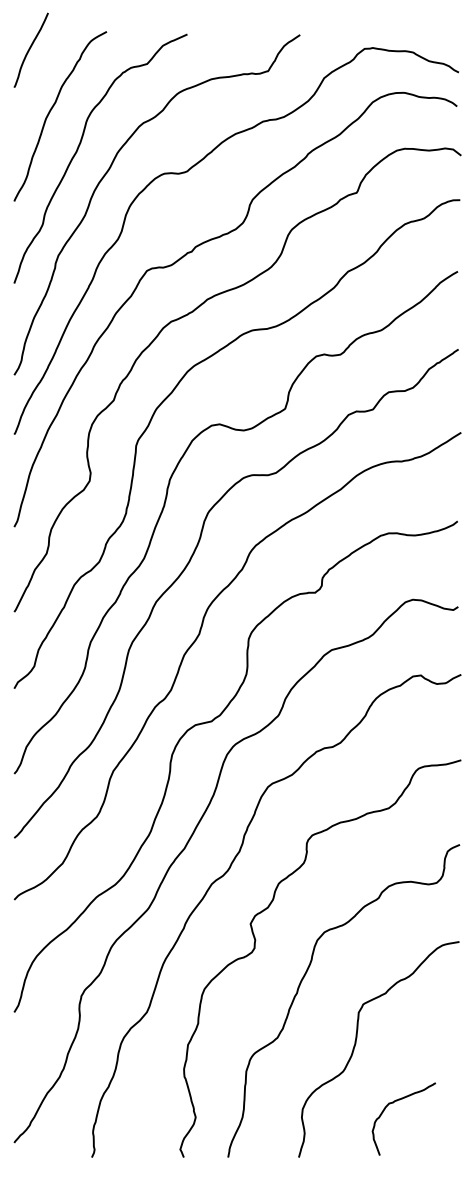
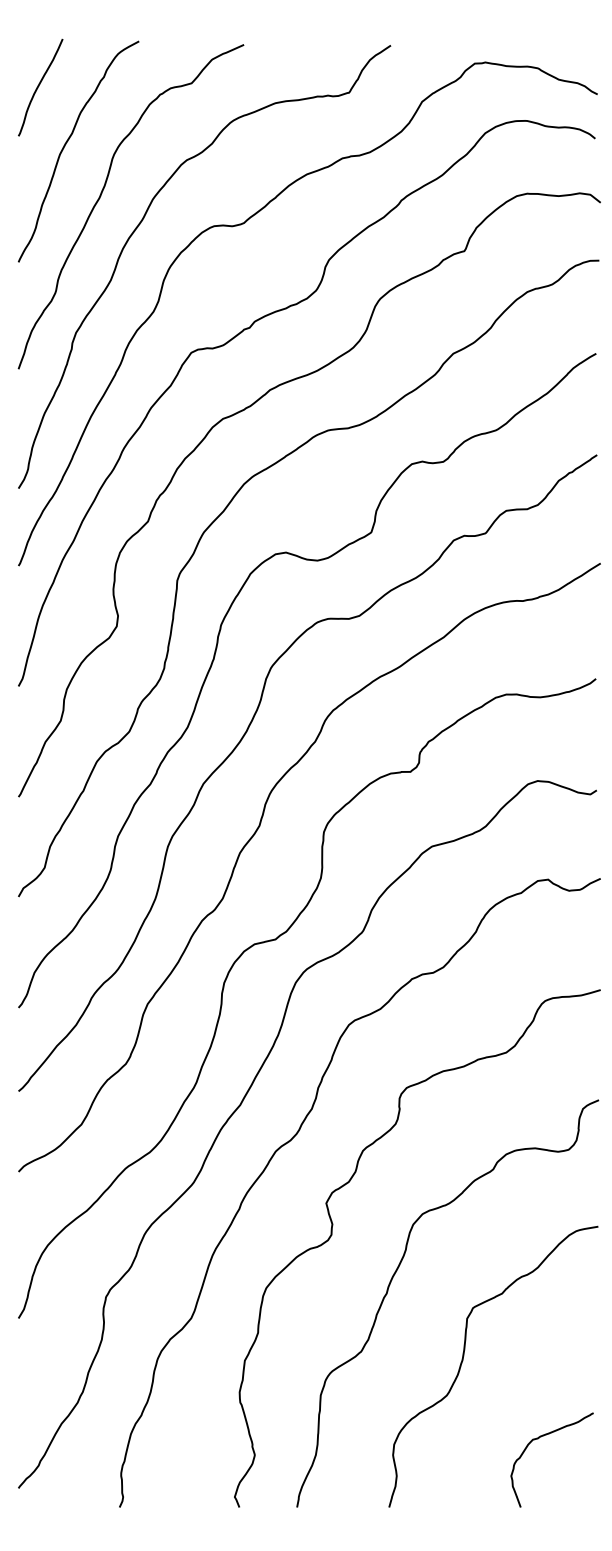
curve: (30, 49) -> (39, 86), moved
curve: (397, 1101) -> (543, 1437), moved

